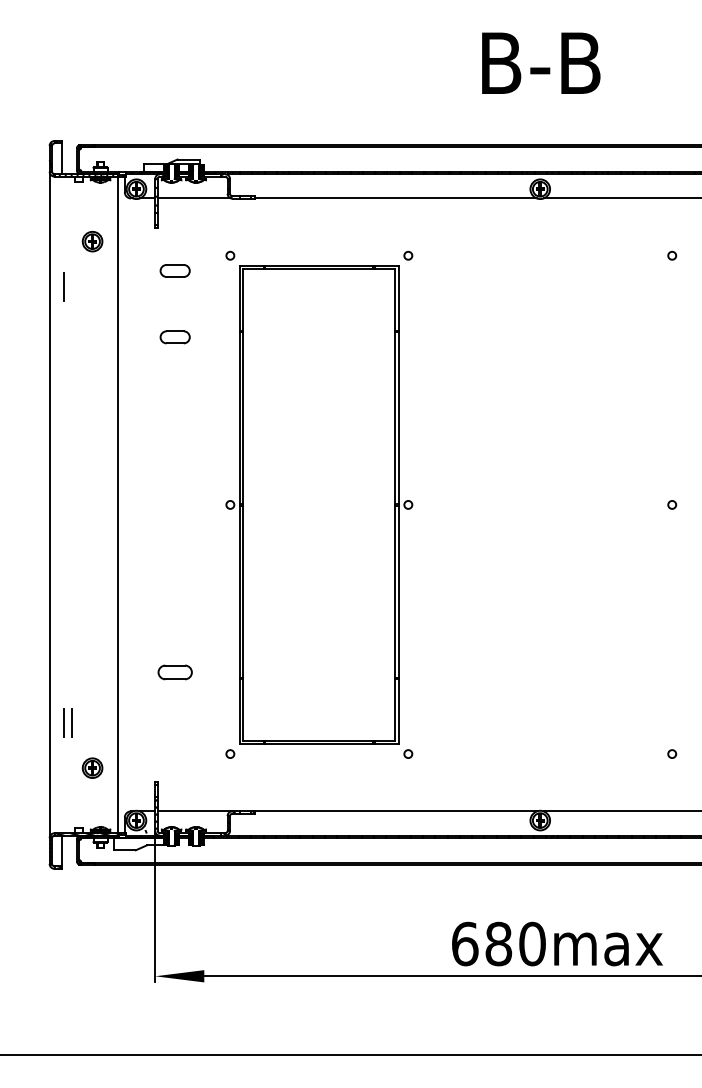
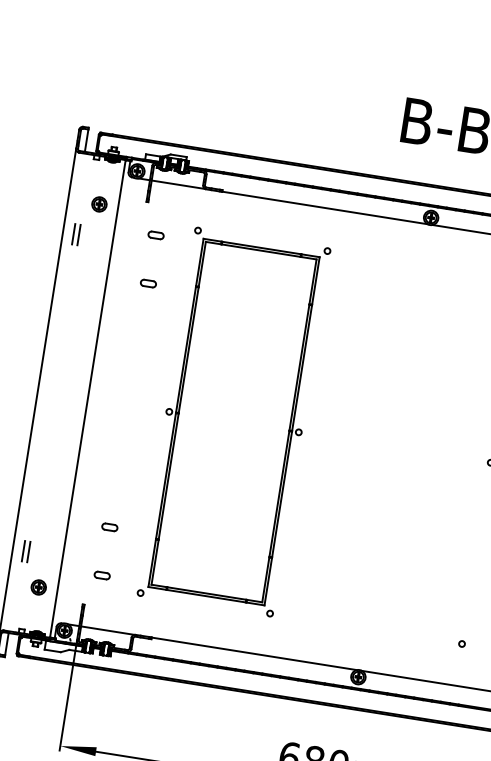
part: (174, 271) -> (155, 235), size x0.71
line: (71, 287) -> (78, 235), added
part: (174, 337) -> (147, 283), size x0.71
part: (174, 672) -> (109, 527), size x0.62
part: (174, 738) -> (101, 575), added

